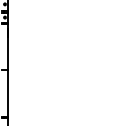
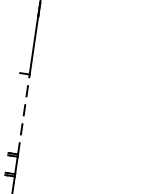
line: (7, 92) -> (23, 112), solid -> dashed

